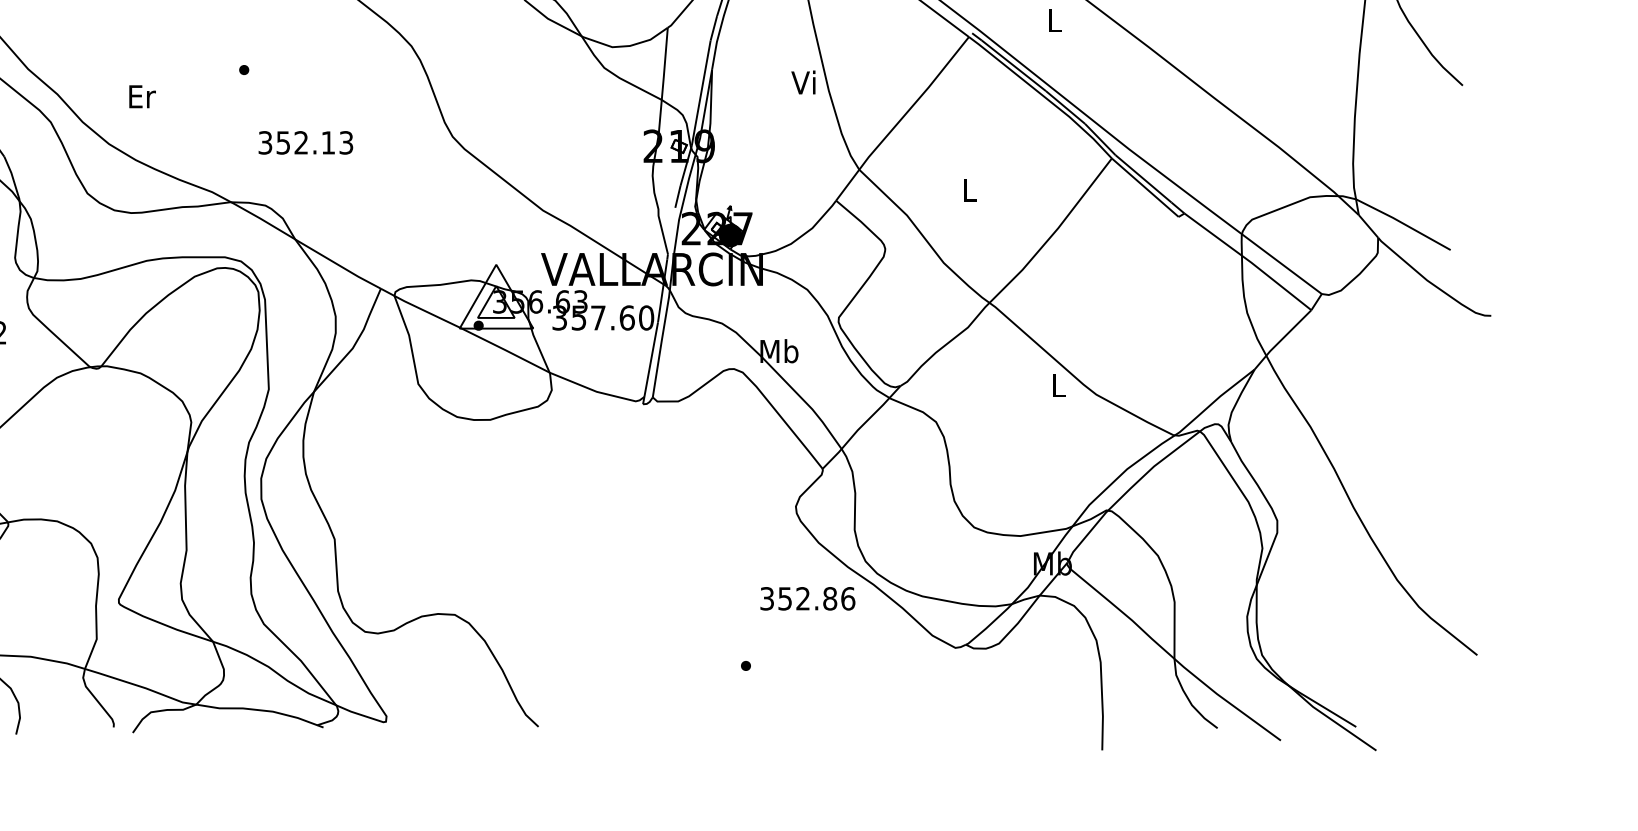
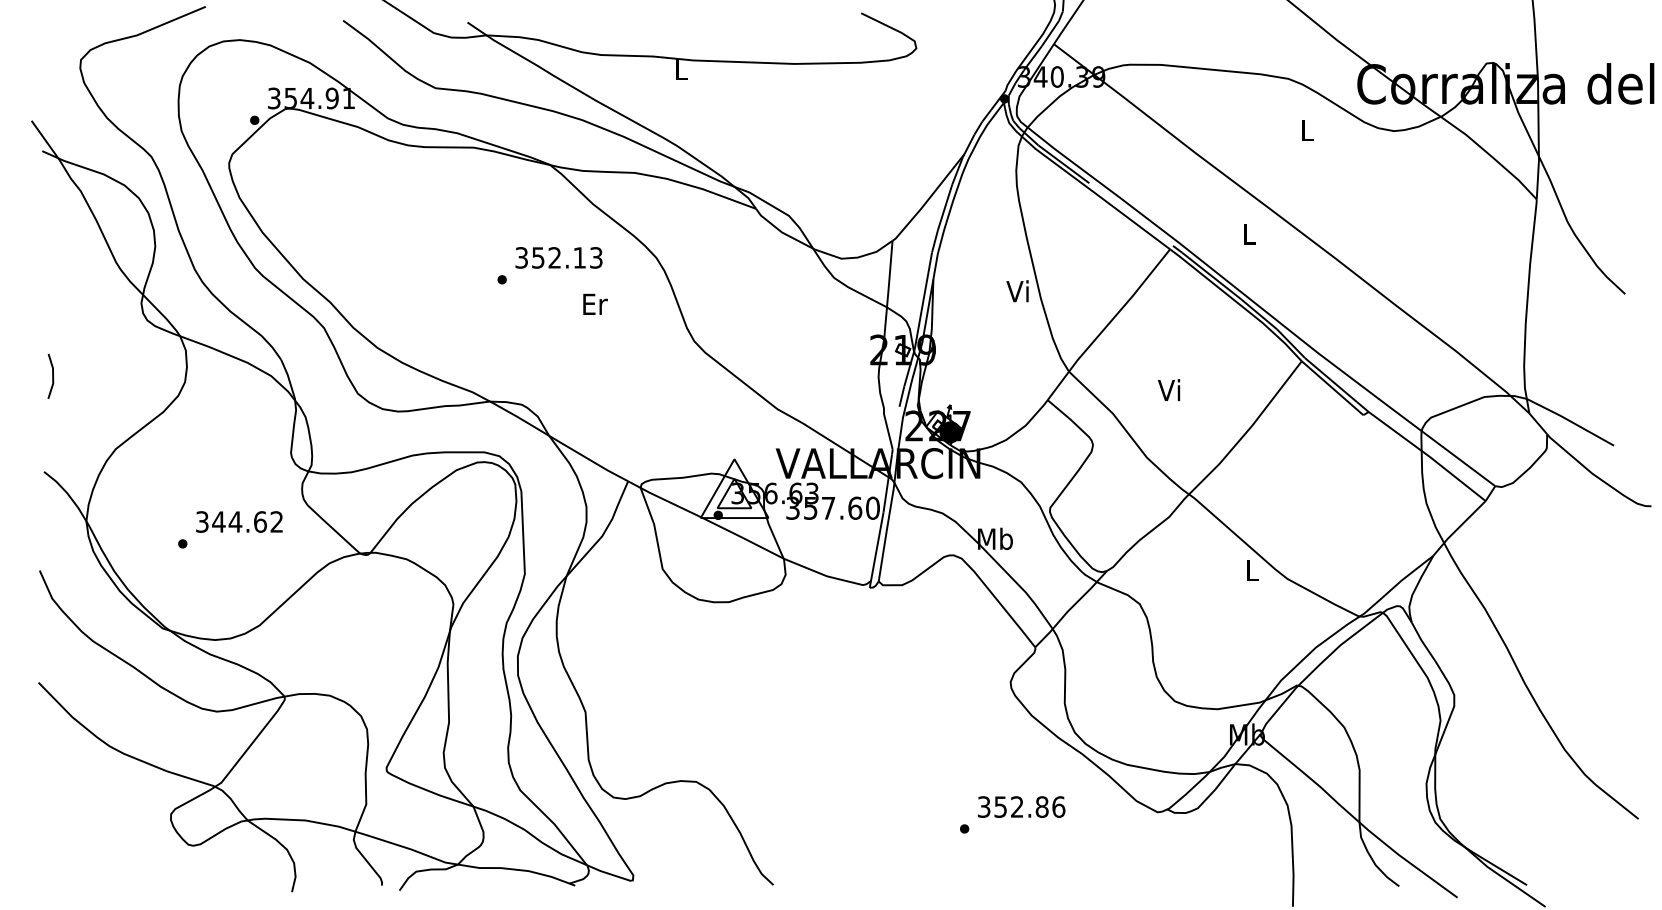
text: (142, 95) -> (595, 303), moved
text: (305, 142) -> (558, 257), moved
text: (967, 190) -> (1168, 390), L -> Vi
text: (807, 598) -> (1021, 806), moved

